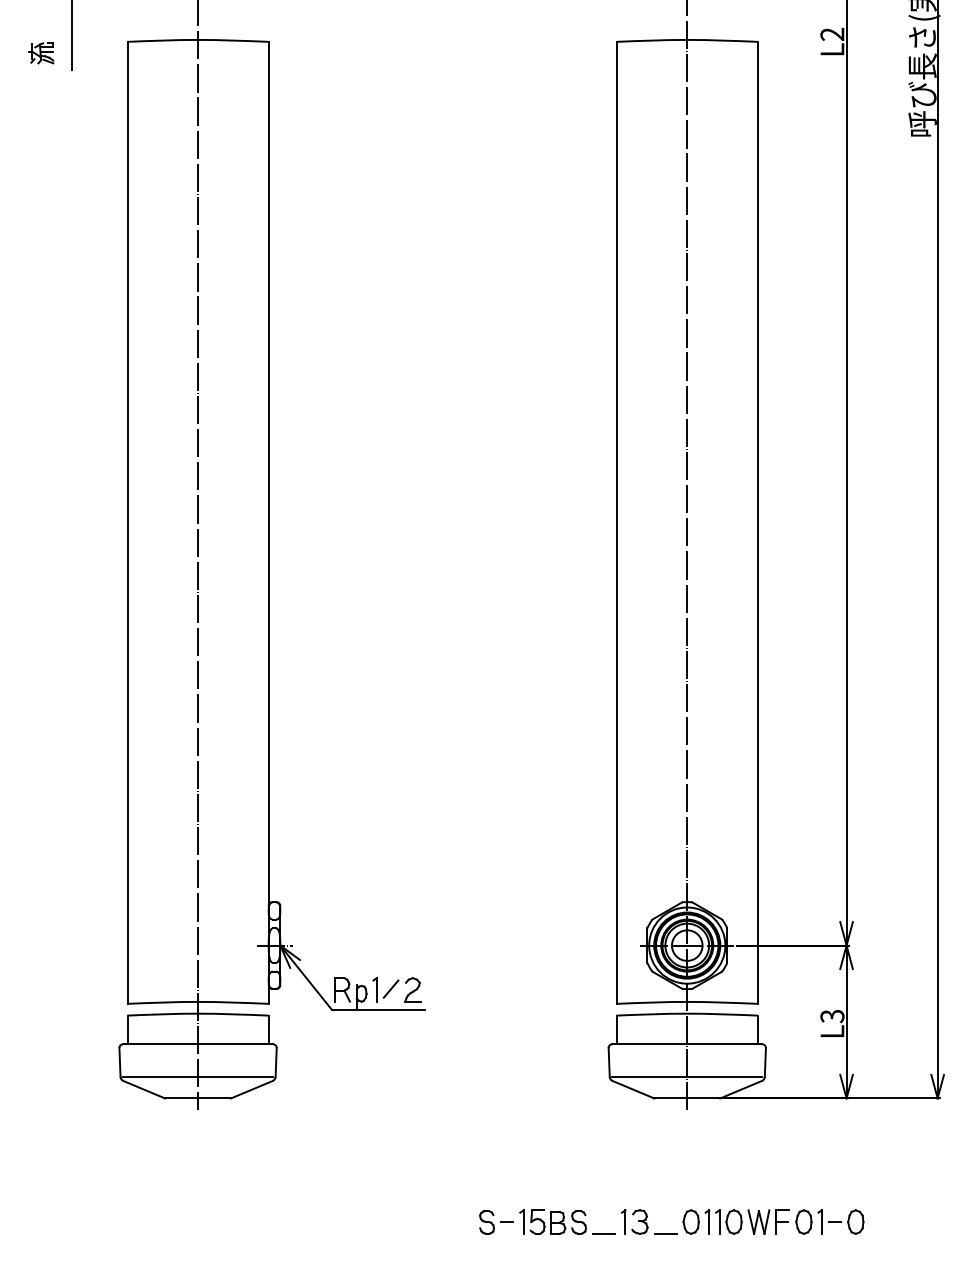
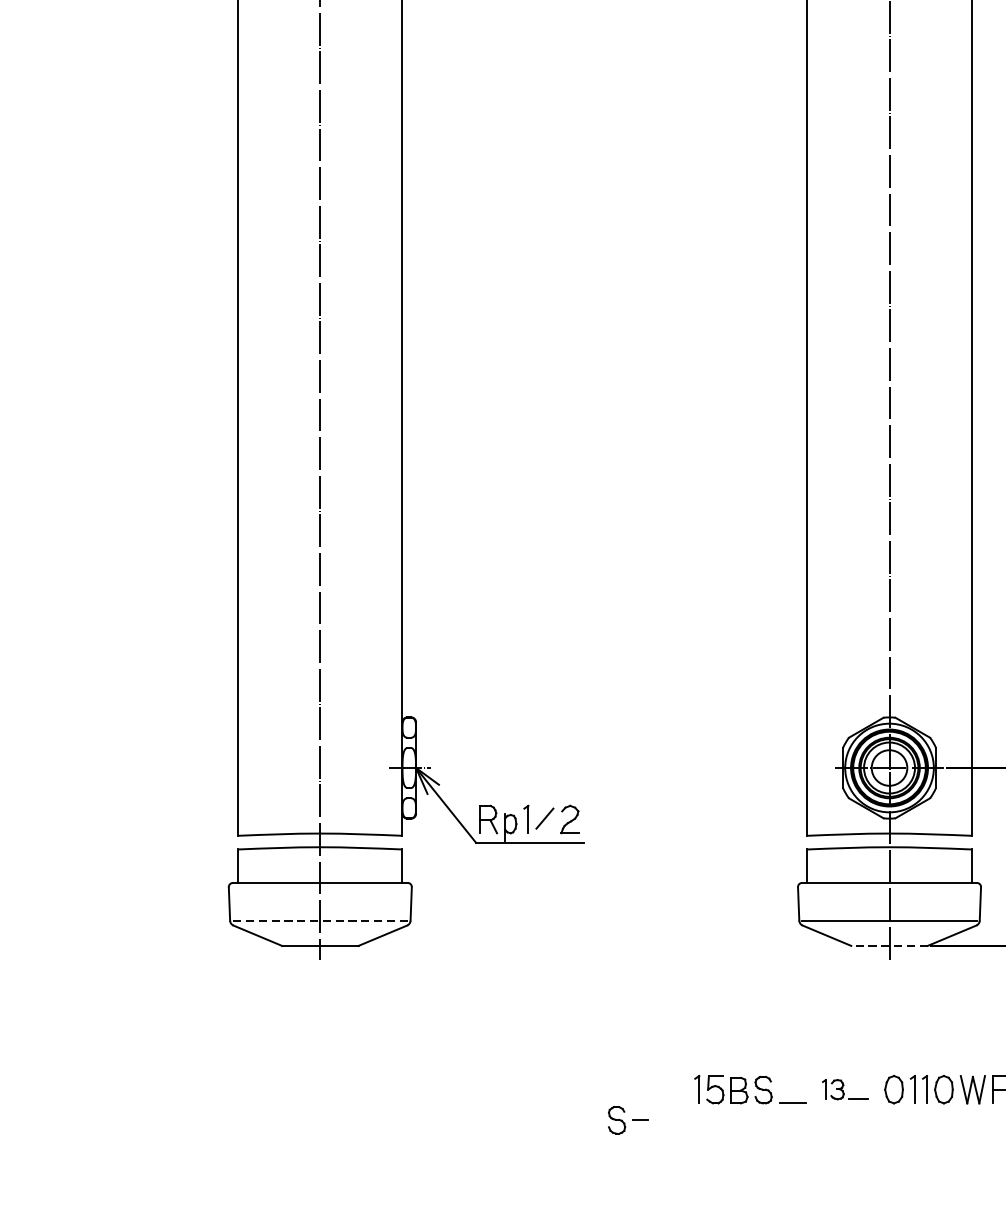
line: (197, 1076) -> (319, 920), solid -> dashed
line: (687, 1098) -> (889, 945), solid -> dashed
part: (648, 1221) -> (844, 1089), size x0.7
part: (496, 1222) -> (627, 1120), moved

